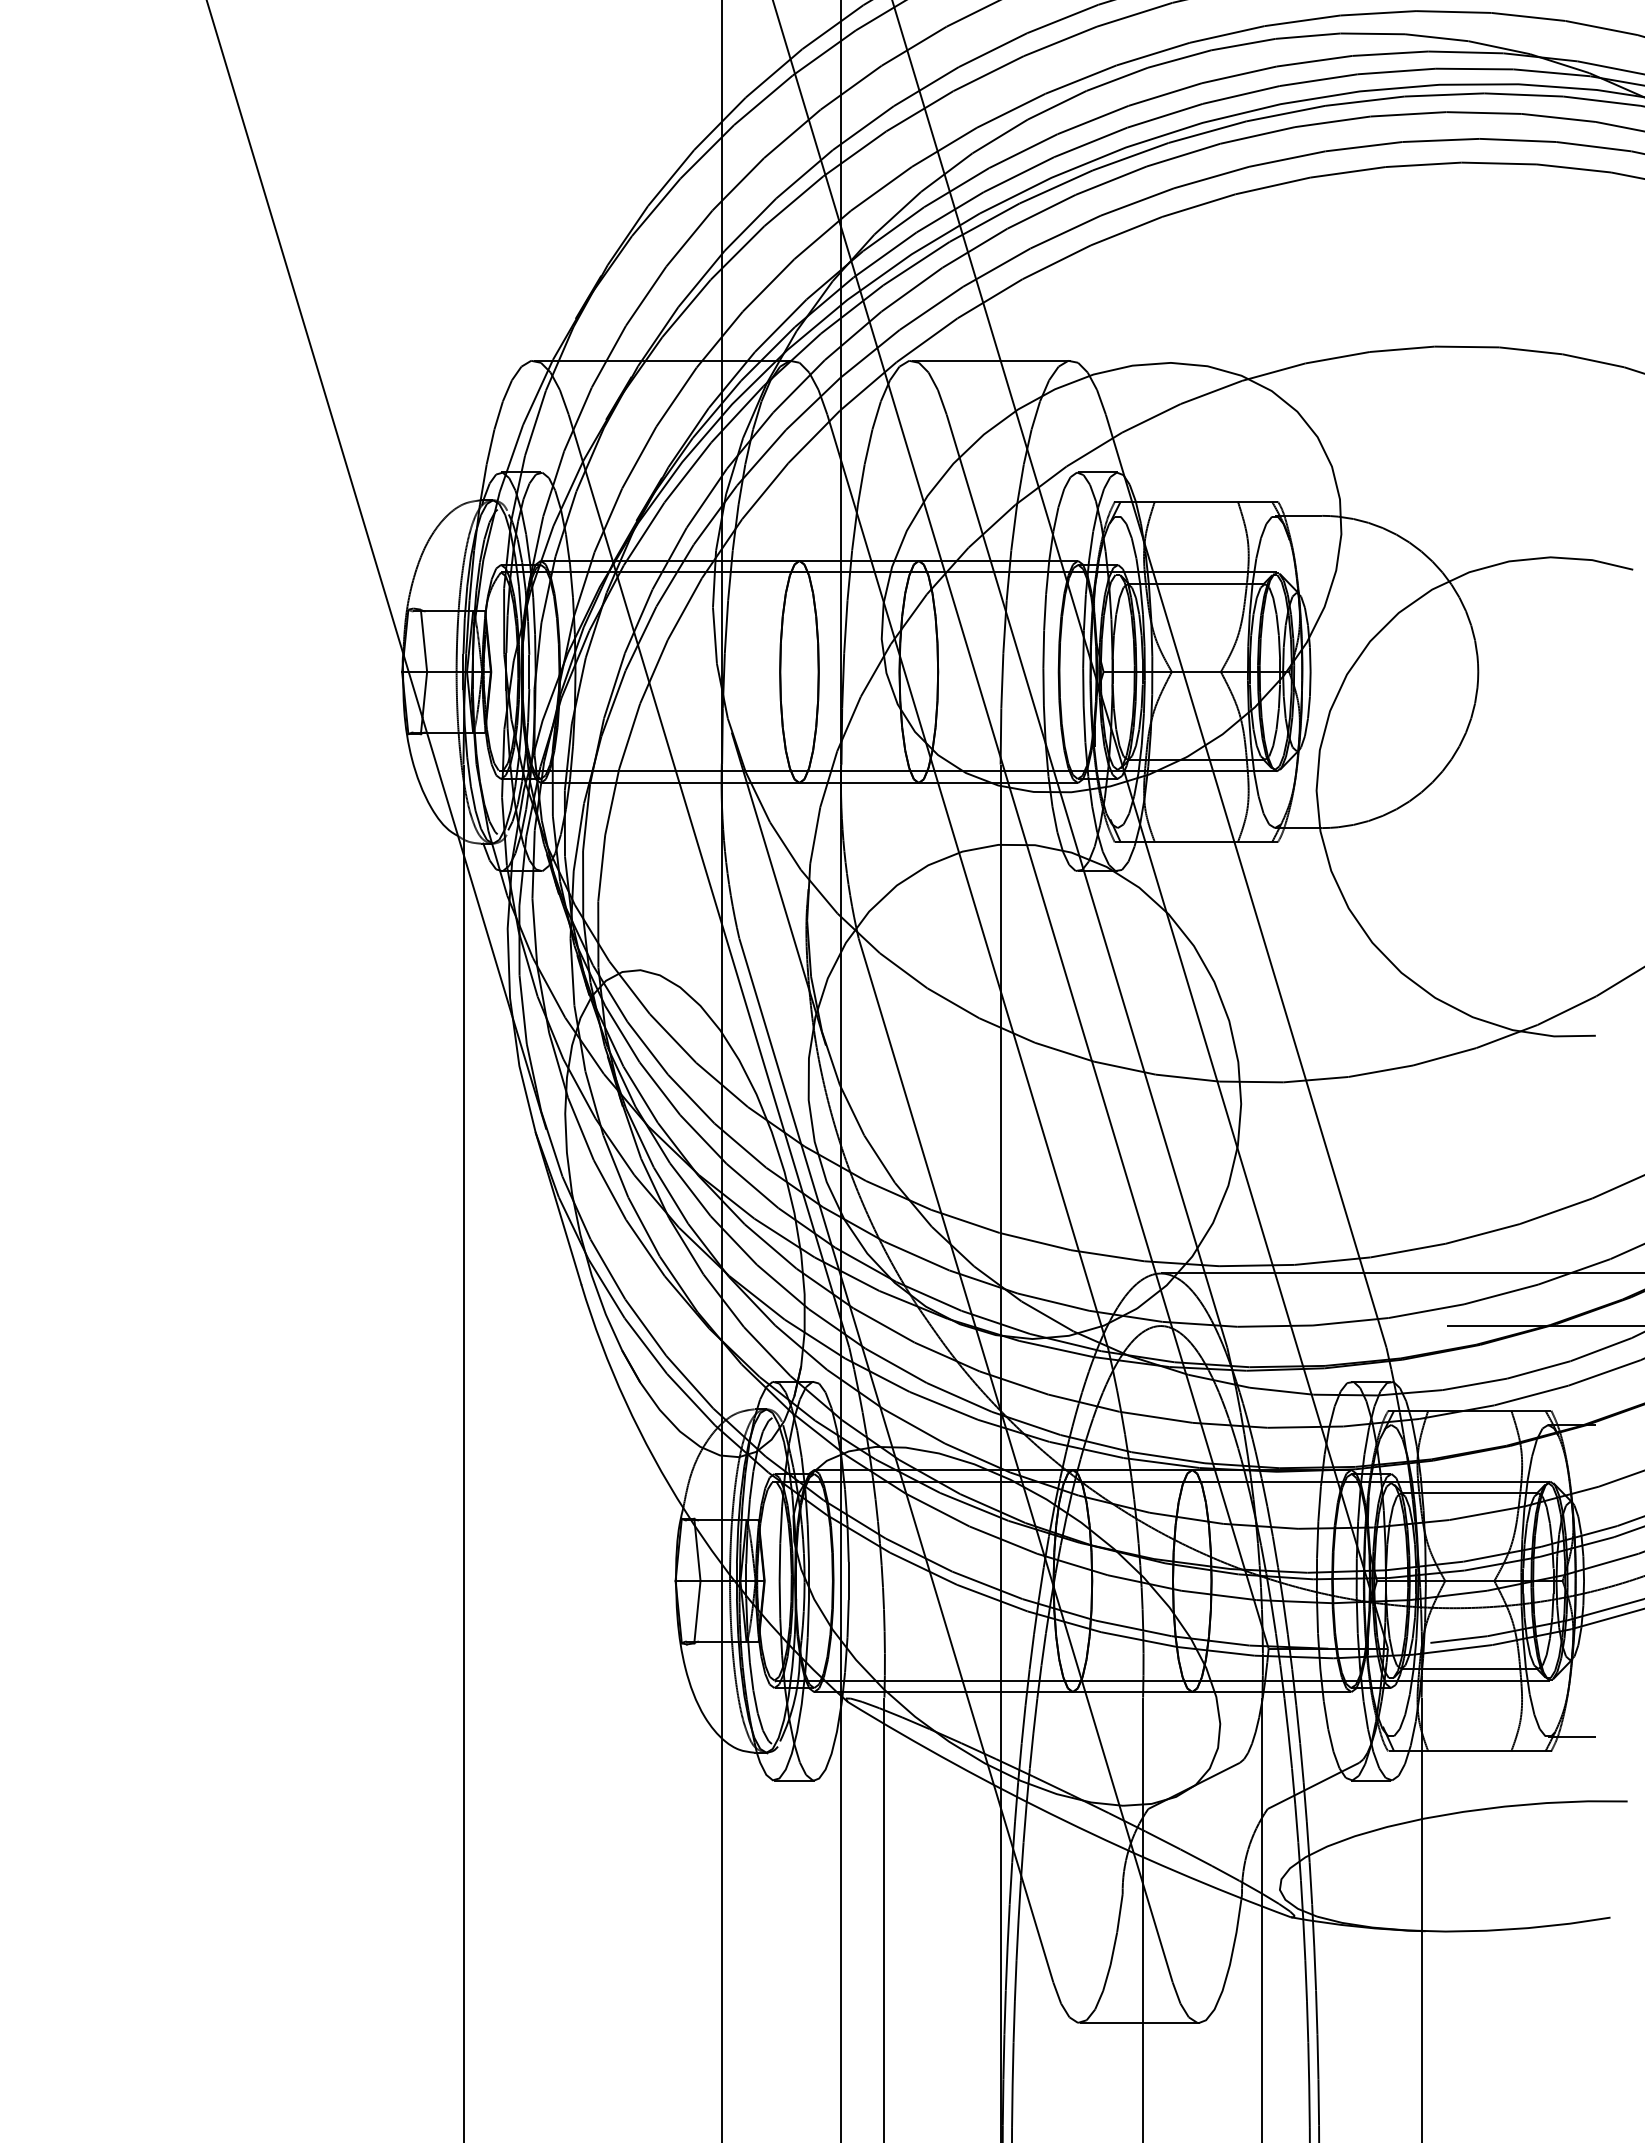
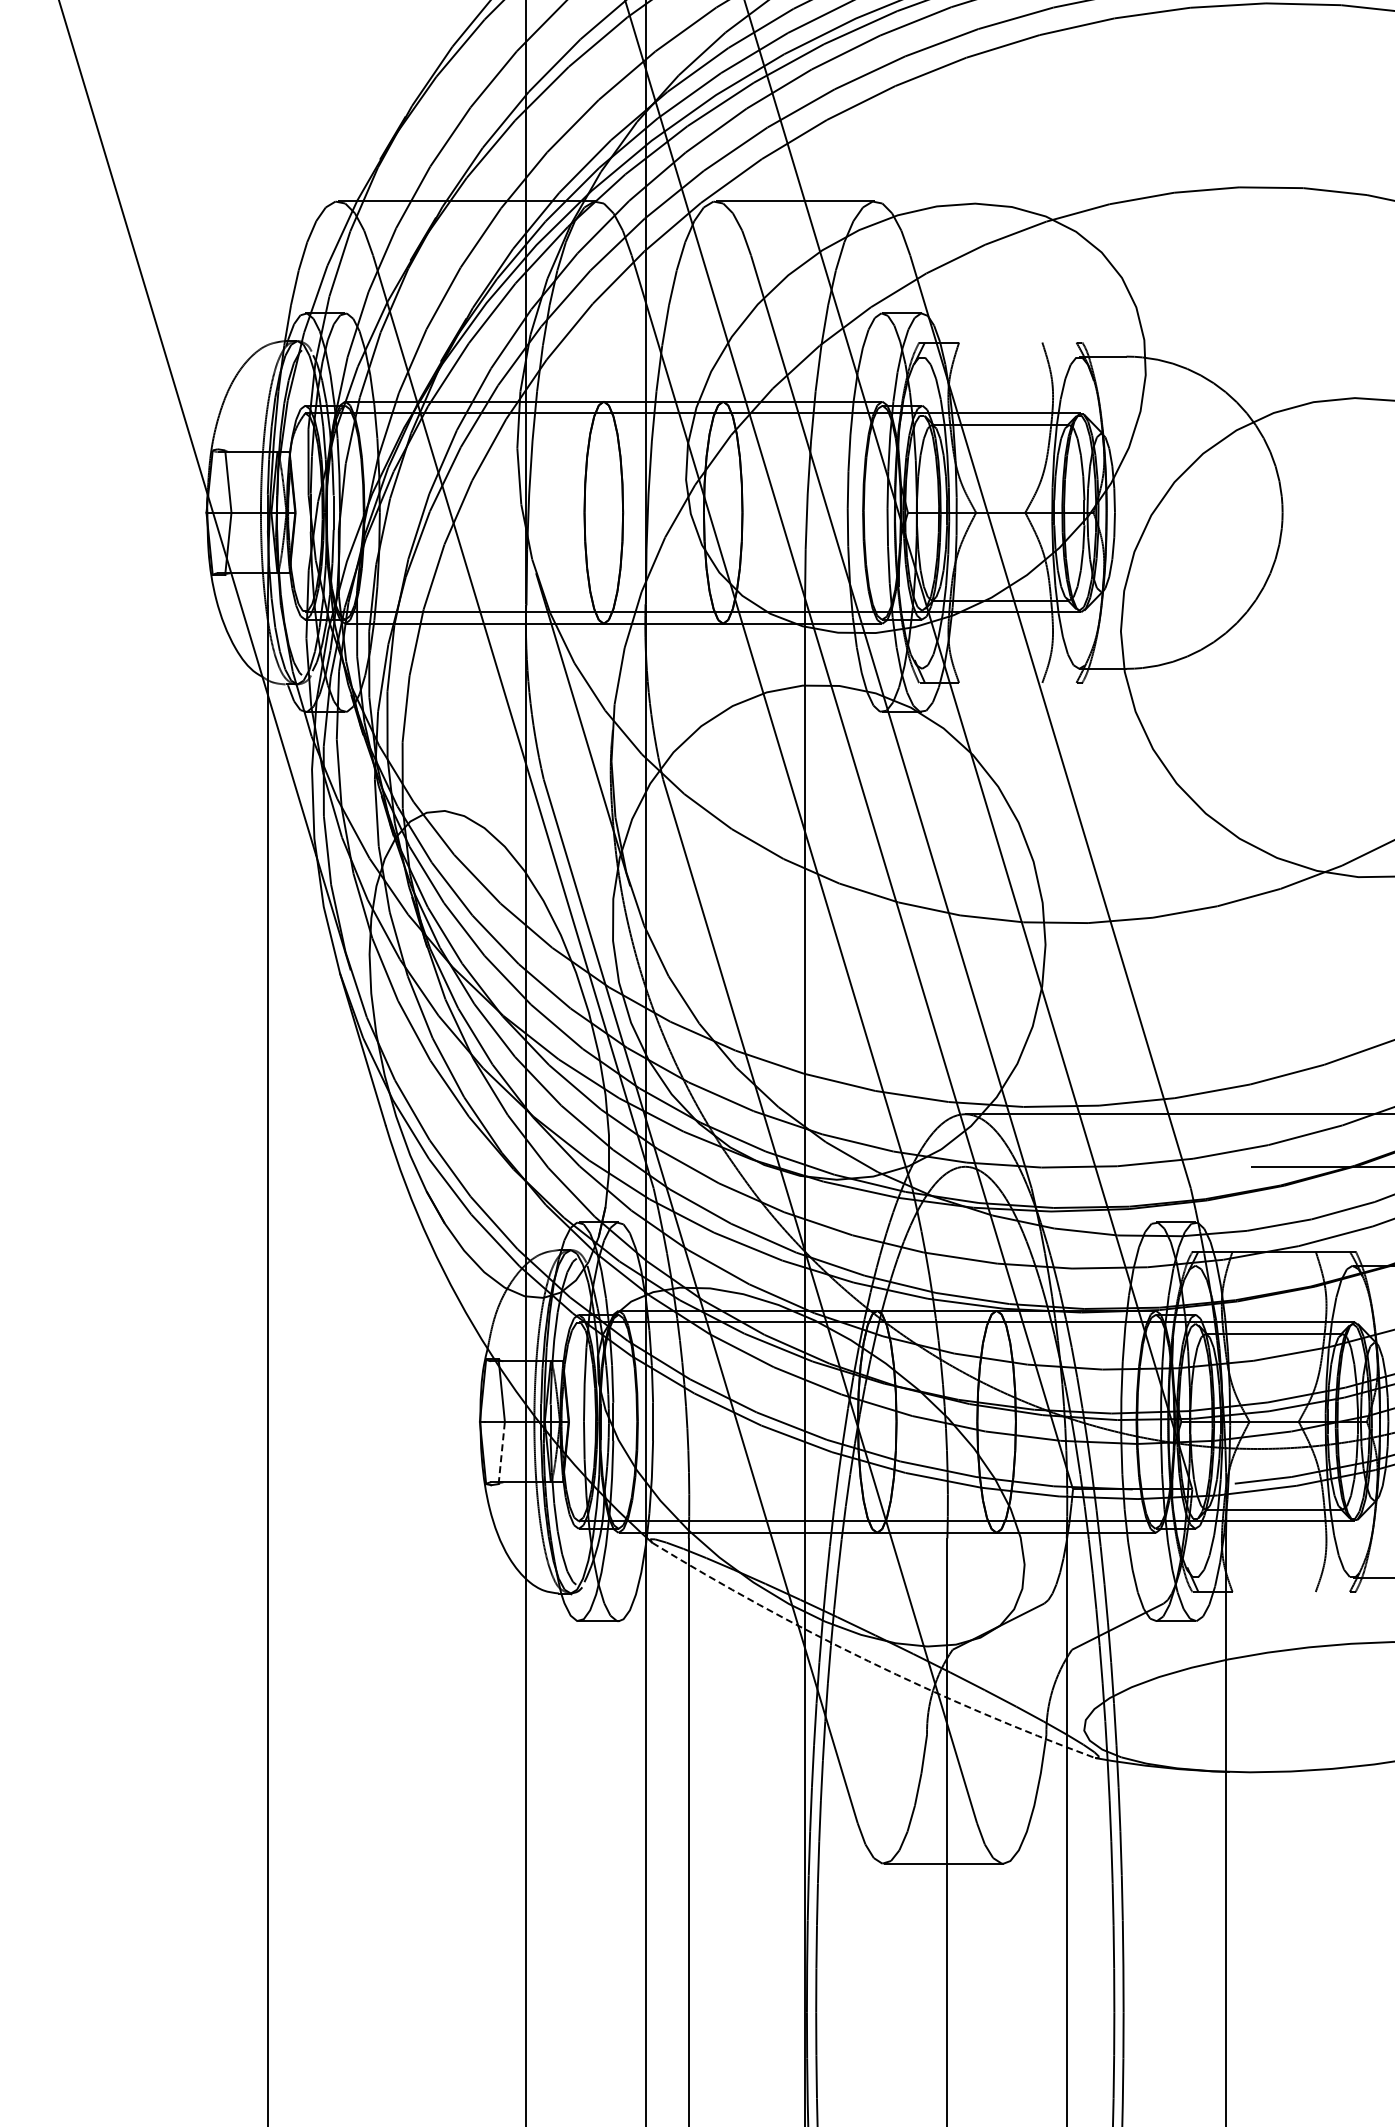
line: (1213, 501) -> (1017, 342), removed
line: (1213, 842) -> (1017, 683), removed
line: (697, 1611) -> (501, 1452), solid -> dashed
line: (1486, 1751) -> (1290, 1592), removed
arc: (1064, 1820) -> (868, 1661), solid -> dashed

